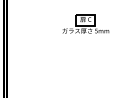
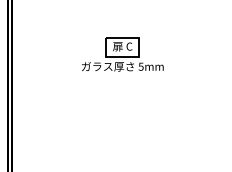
part: (85, 23) -> (122, 53), moved

